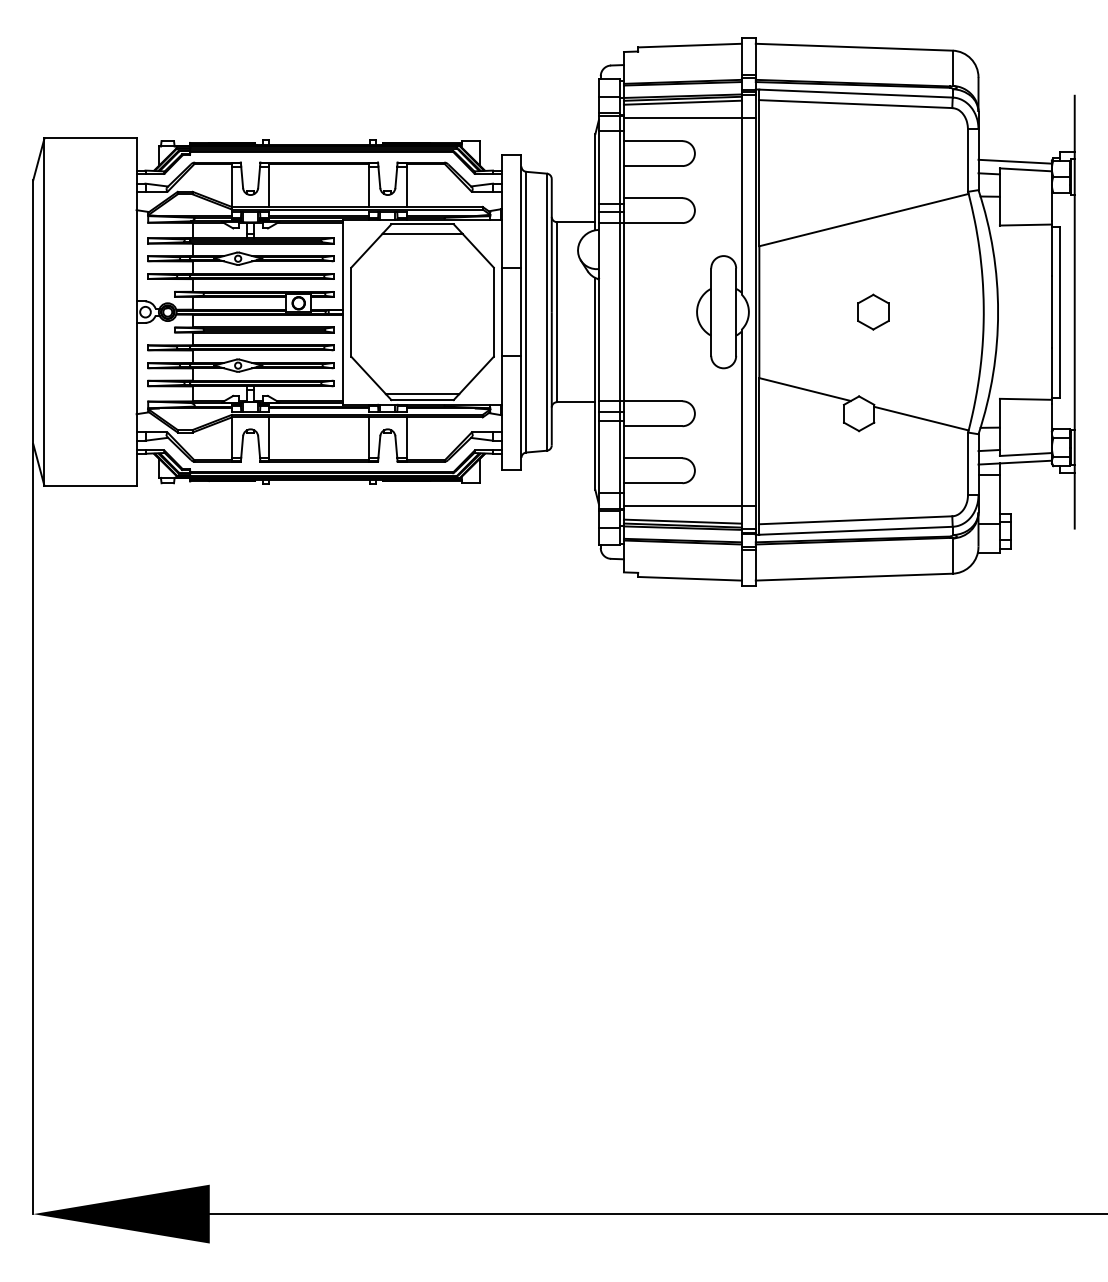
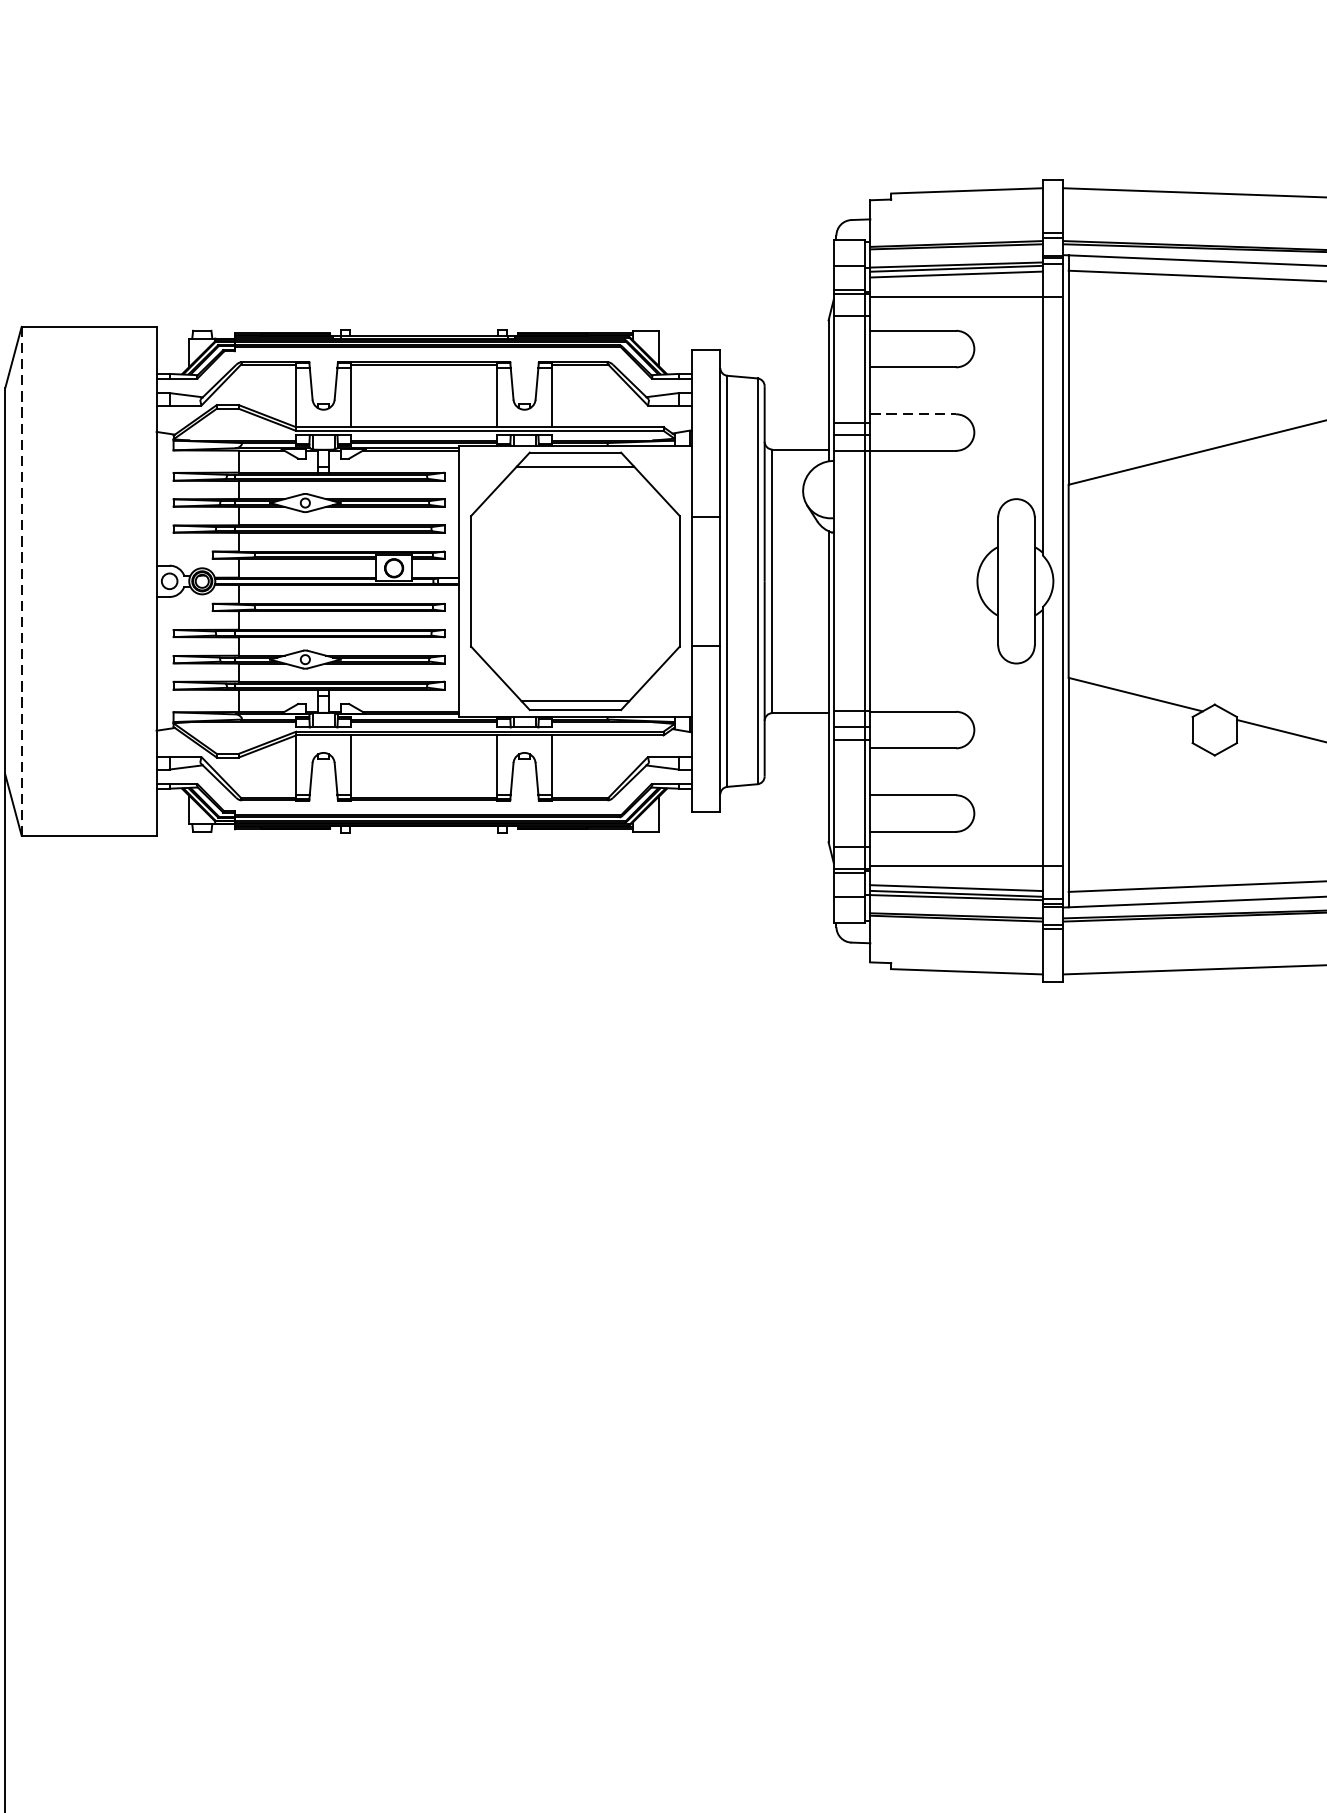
line: (653, 198) -> (913, 414), solid -> dashed
part: (873, 311) -> (1235, 580), removed
line: (44, 312) -> (21, 581), solid -> dashed

